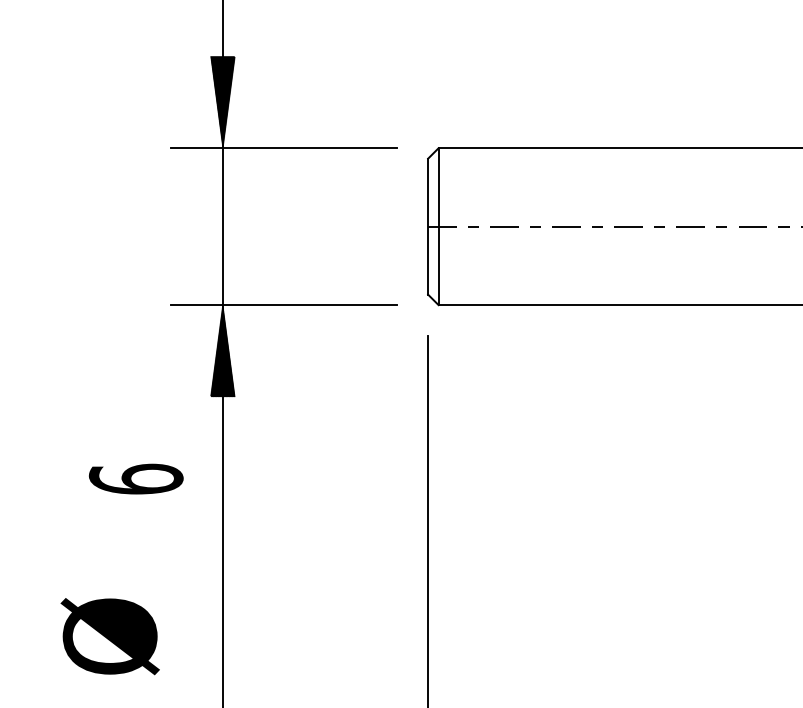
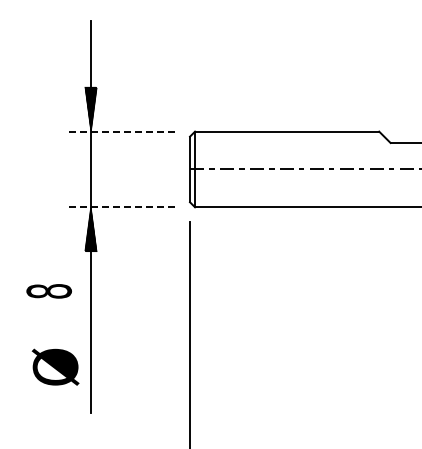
line: (284, 147) -> (120, 131), solid -> dashed
line: (284, 305) -> (120, 207), solid -> dashed
text: (134, 477) -> (48, 290), 6 -> 8
text: (109, 635) -> (55, 366), moved

